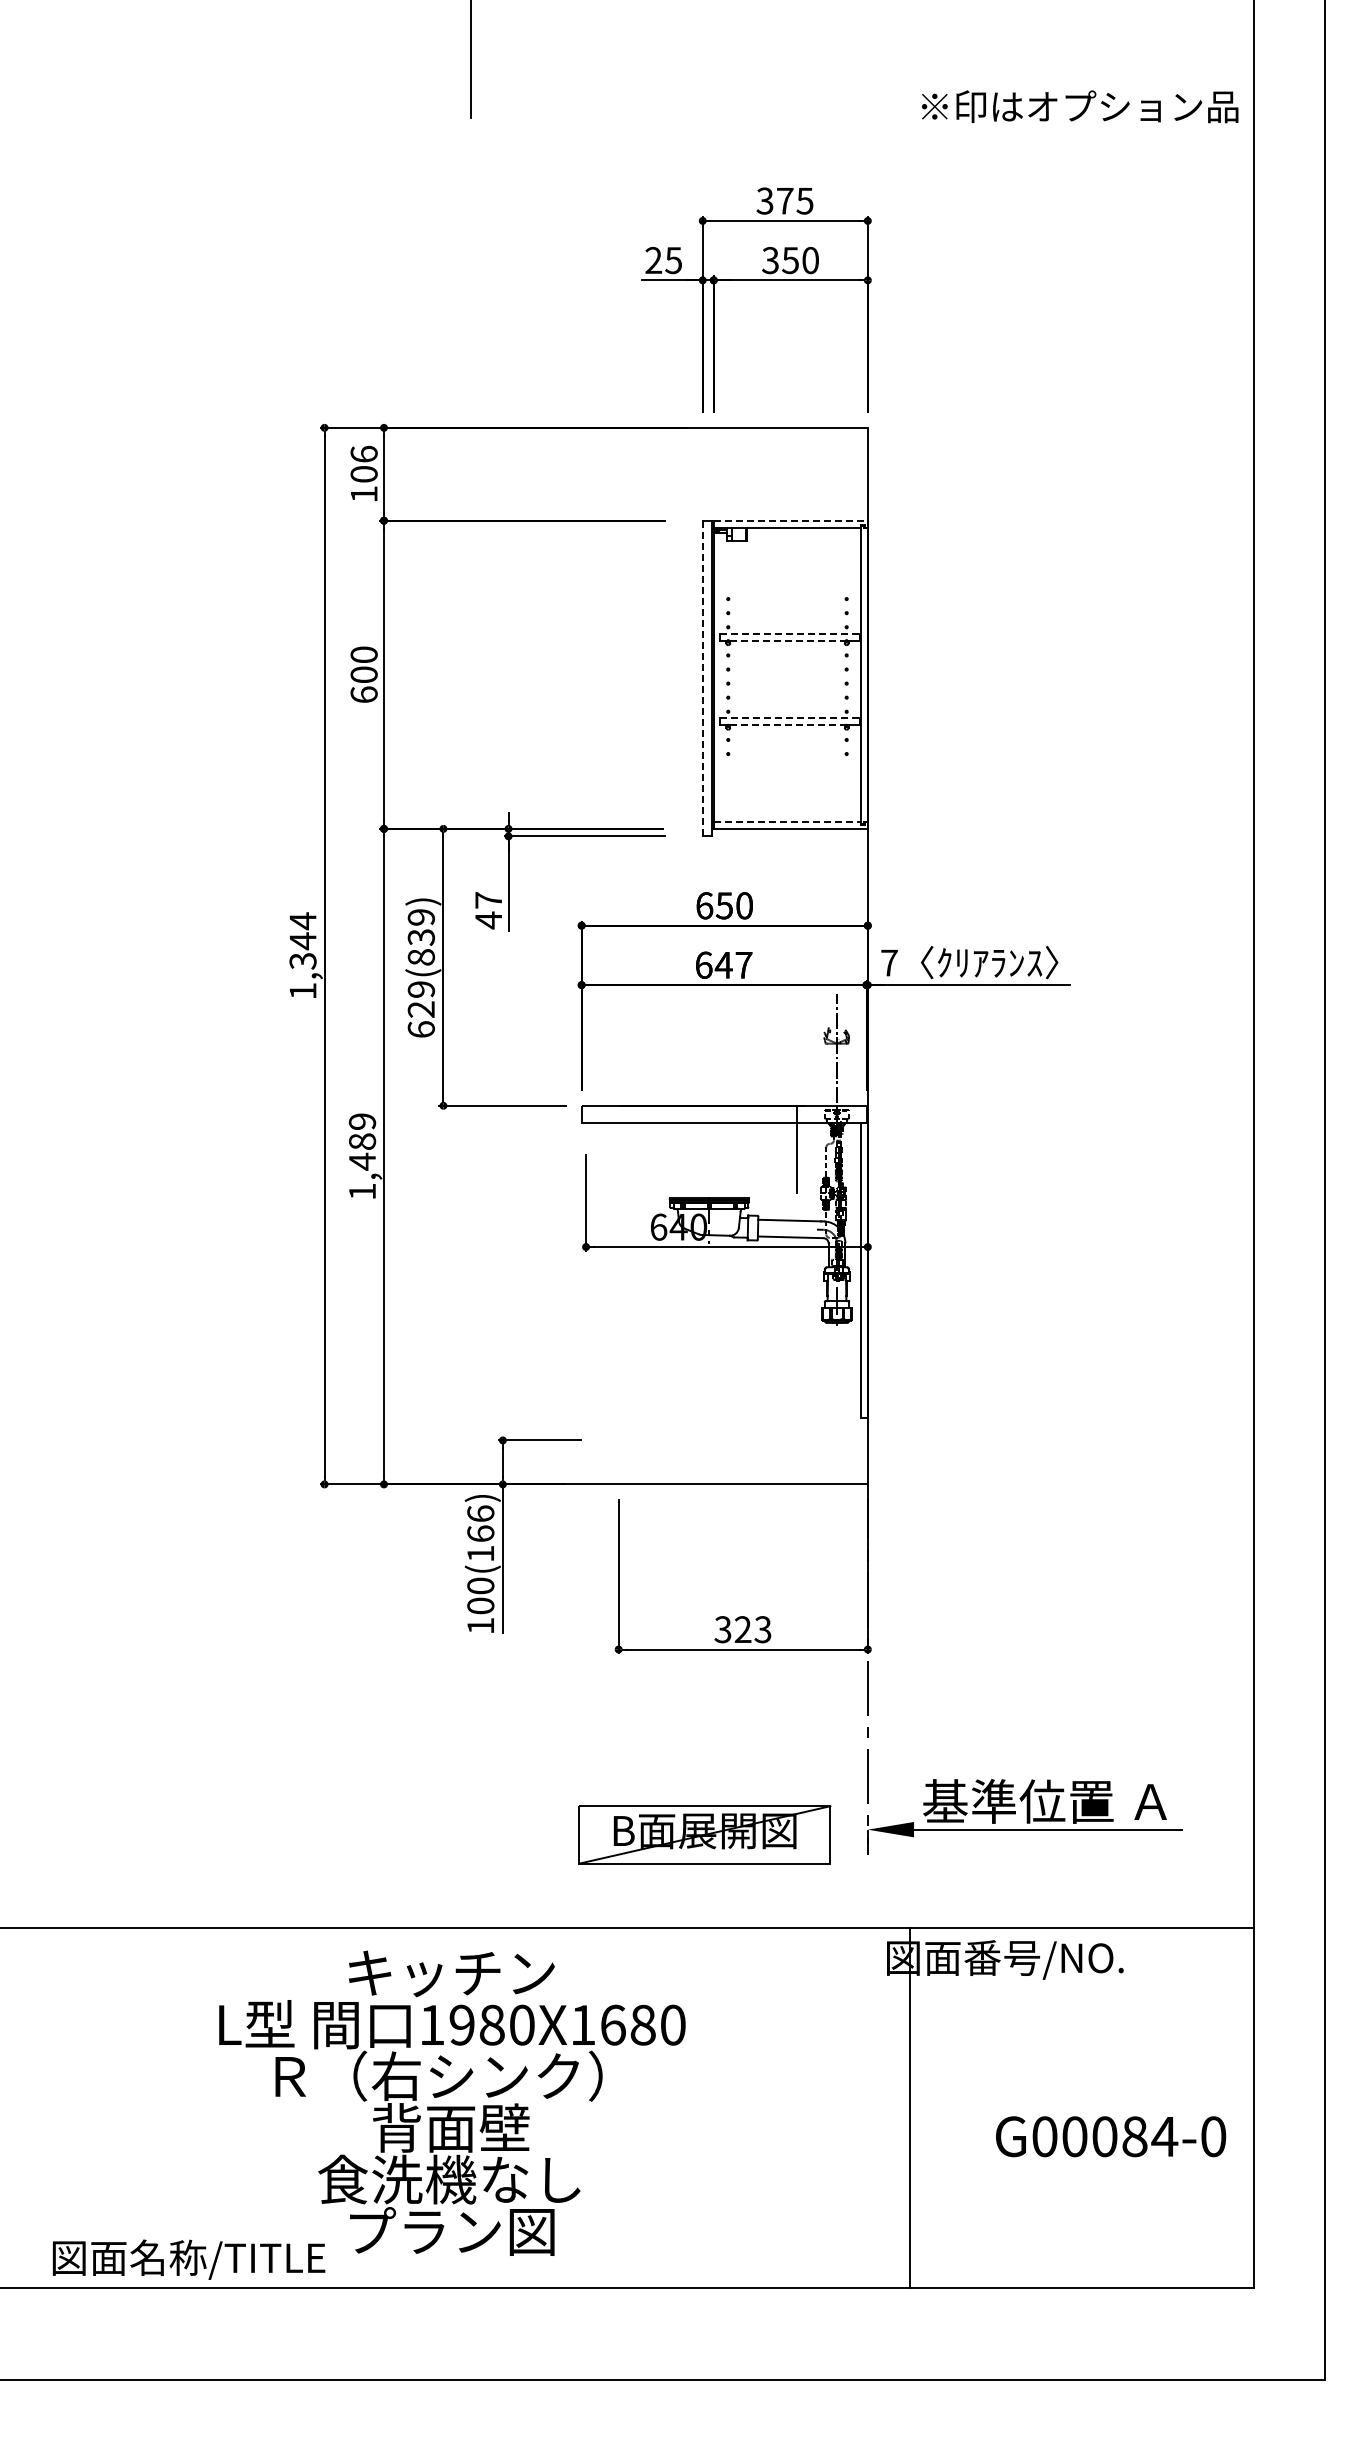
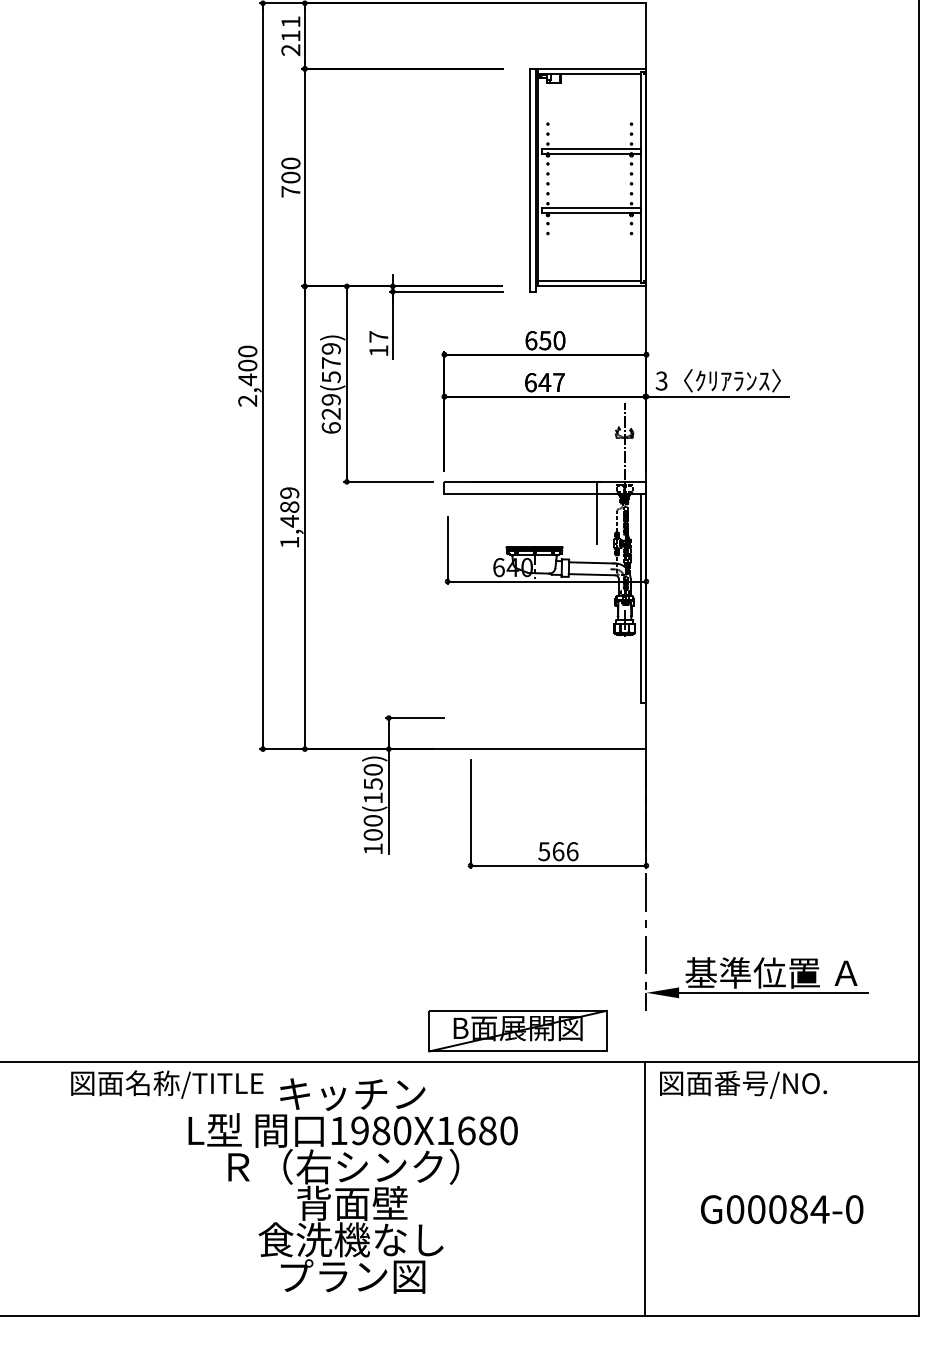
text: (363, 473) -> (290, 35), 106 -> 211
line: (791, 520) -> (592, 68), dashed -> solid
line: (790, 633) -> (591, 148), dashed -> solid
line: (787, 640) -> (589, 153), dashed -> solid
line: (702, 678) -> (529, 180), dashed -> solid
text: (363, 694) -> (290, 191), 600 -> 700
line: (790, 718) -> (591, 208), dashed -> solid
line: (787, 725) -> (589, 213), dashed -> solid
line: (787, 821) -> (589, 281), dashed -> solid
text: (488, 920) -> (378, 351), 47 -> 17
text: (420, 947) -> (330, 370), 629(839) -> 629(579)
text: (302, 955) -> (247, 375), 1,344 -> 2,400
text: (888, 962) -> (661, 380), 7 -> 3
text: (480, 1523) -> (373, 776), 100(166) -> 100(150)
text: (743, 1629) -> (558, 851), 323 -> 566
part: (704, 1834) -> (517, 1030), moved
line: (910, 2107) -> (645, 1188), moved
text: (1111, 2136) -> (782, 1209), moved
text: (189, 2259) -> (167, 1084), moved

